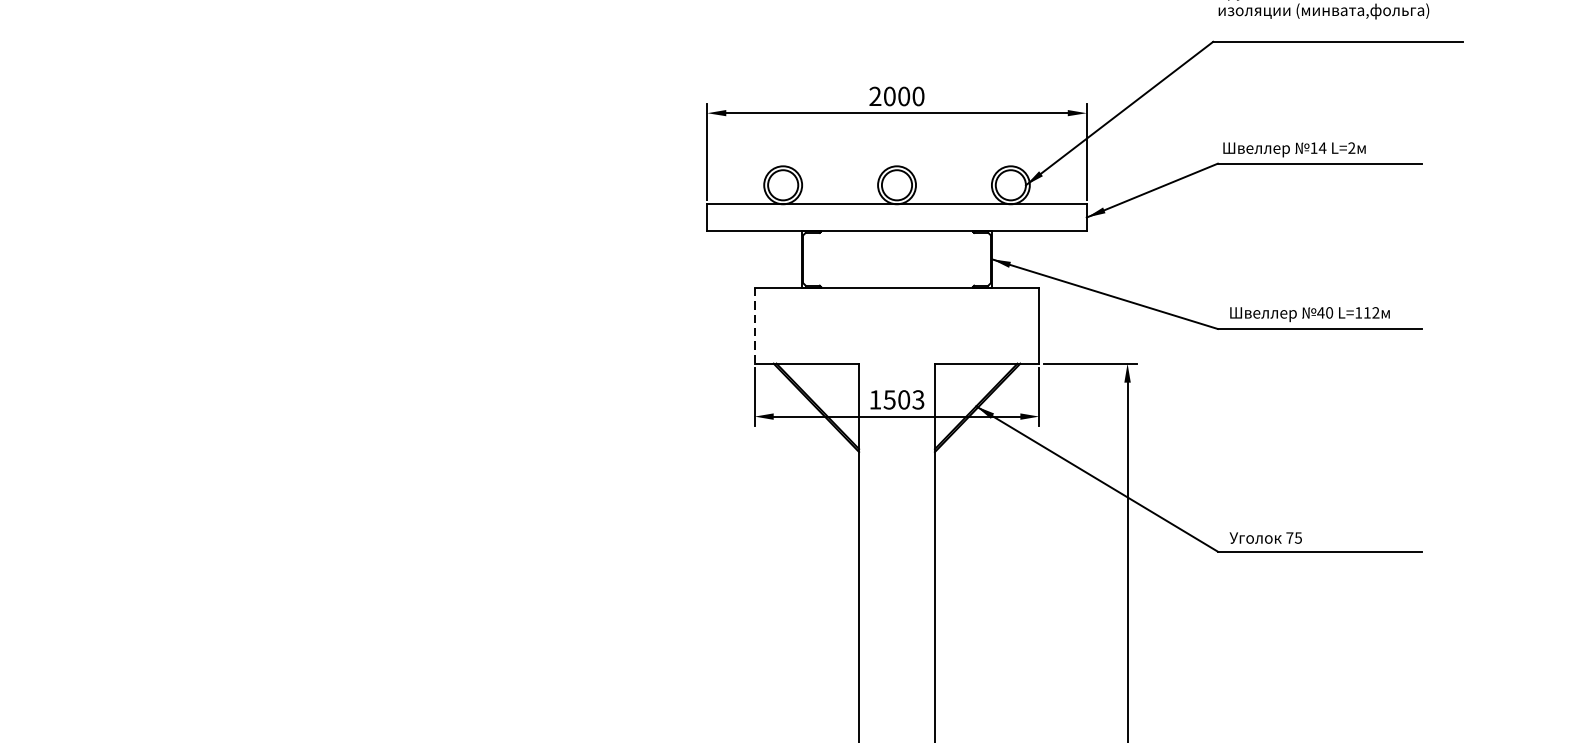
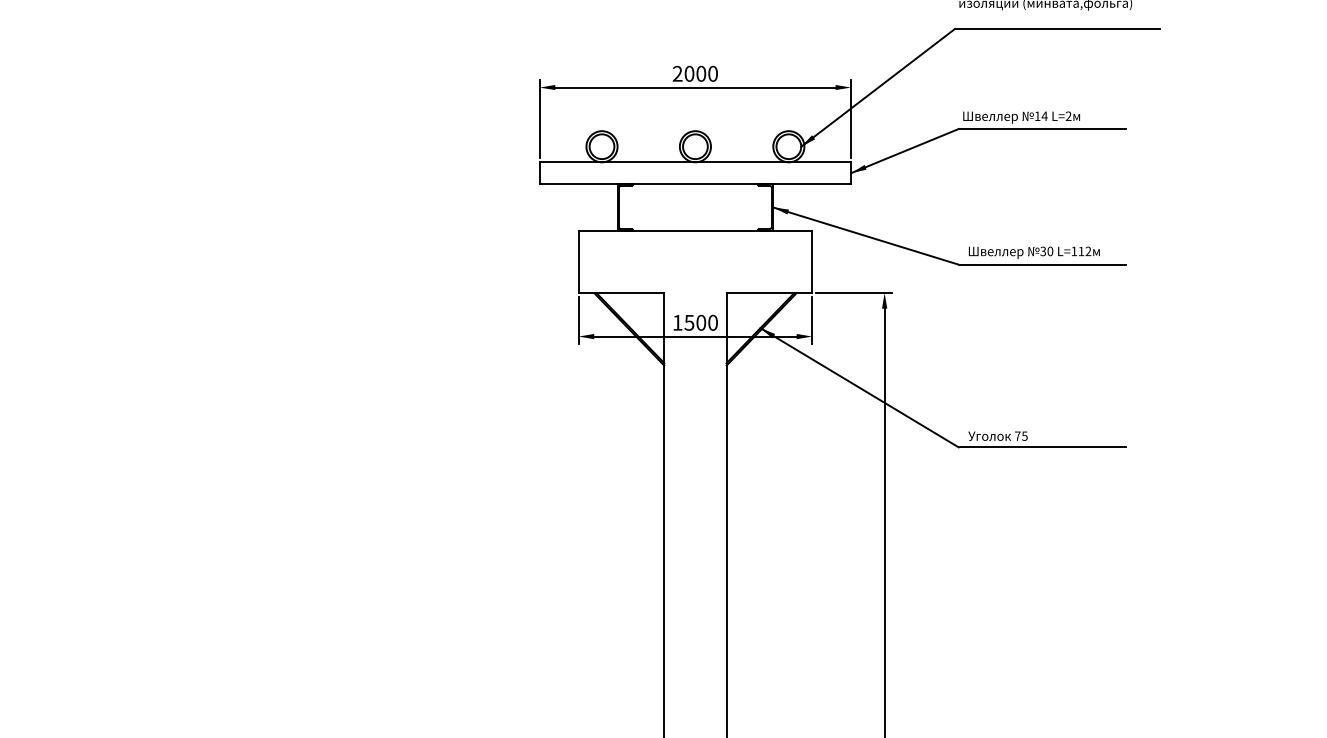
text: (1321, 312) -> (1043, 251), 40 -> 30
line: (754, 326) -> (578, 262), dashed -> solid
text: (917, 399) -> (712, 322), 1503 -> 1500

